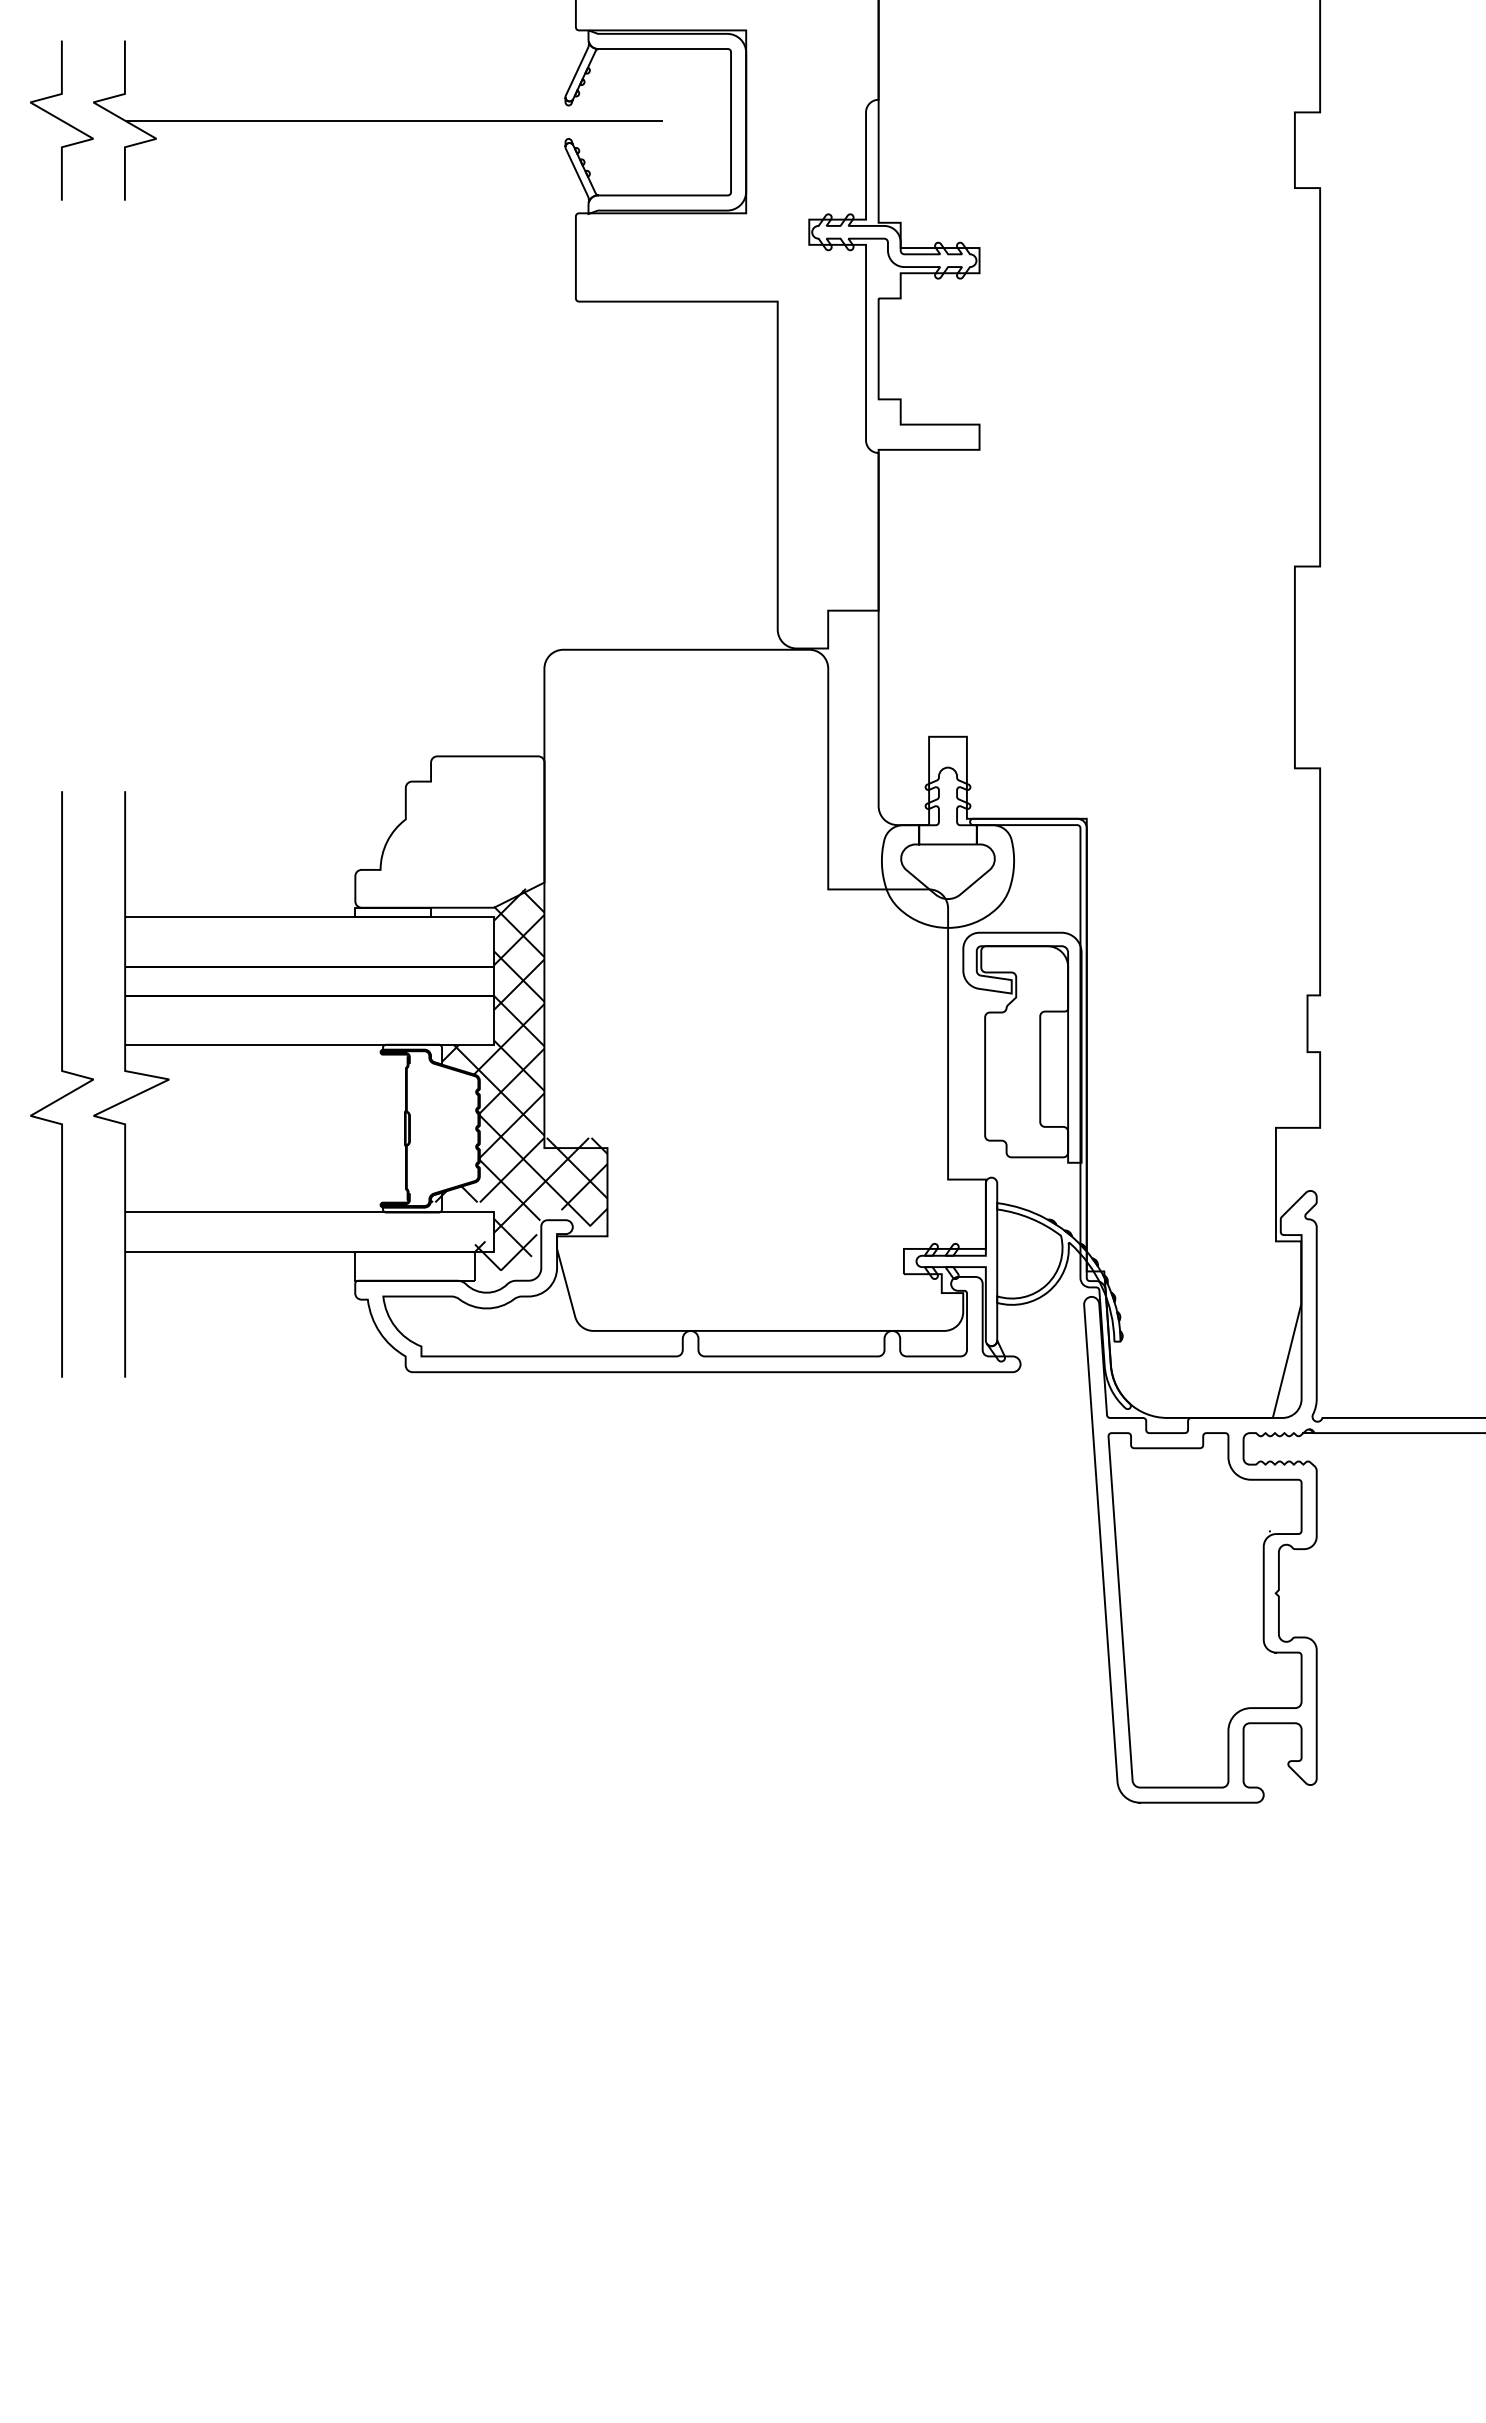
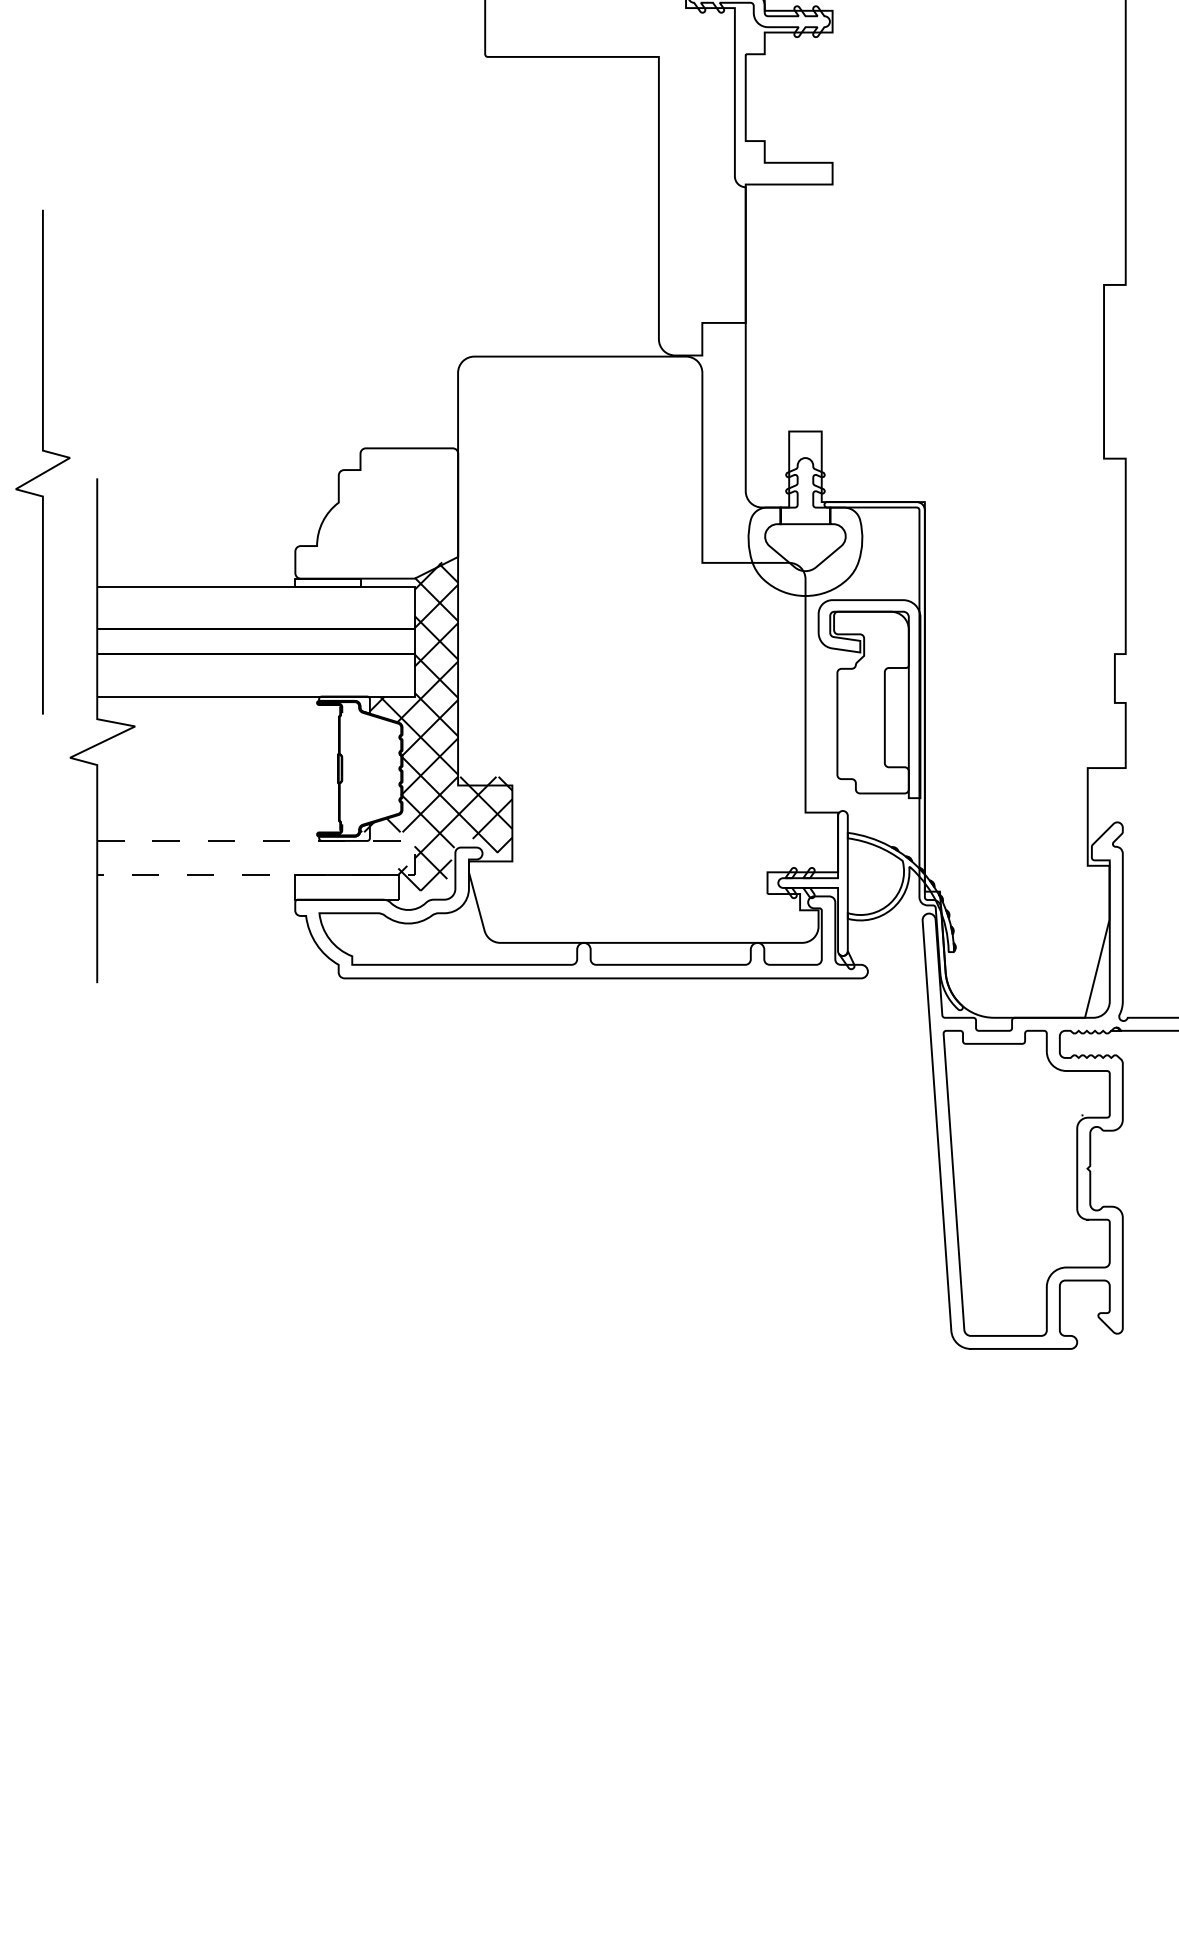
curve: (68, 1092) -> (48, 469), moved
line: (494, 1232) -> (415, 858), solid -> dashed

